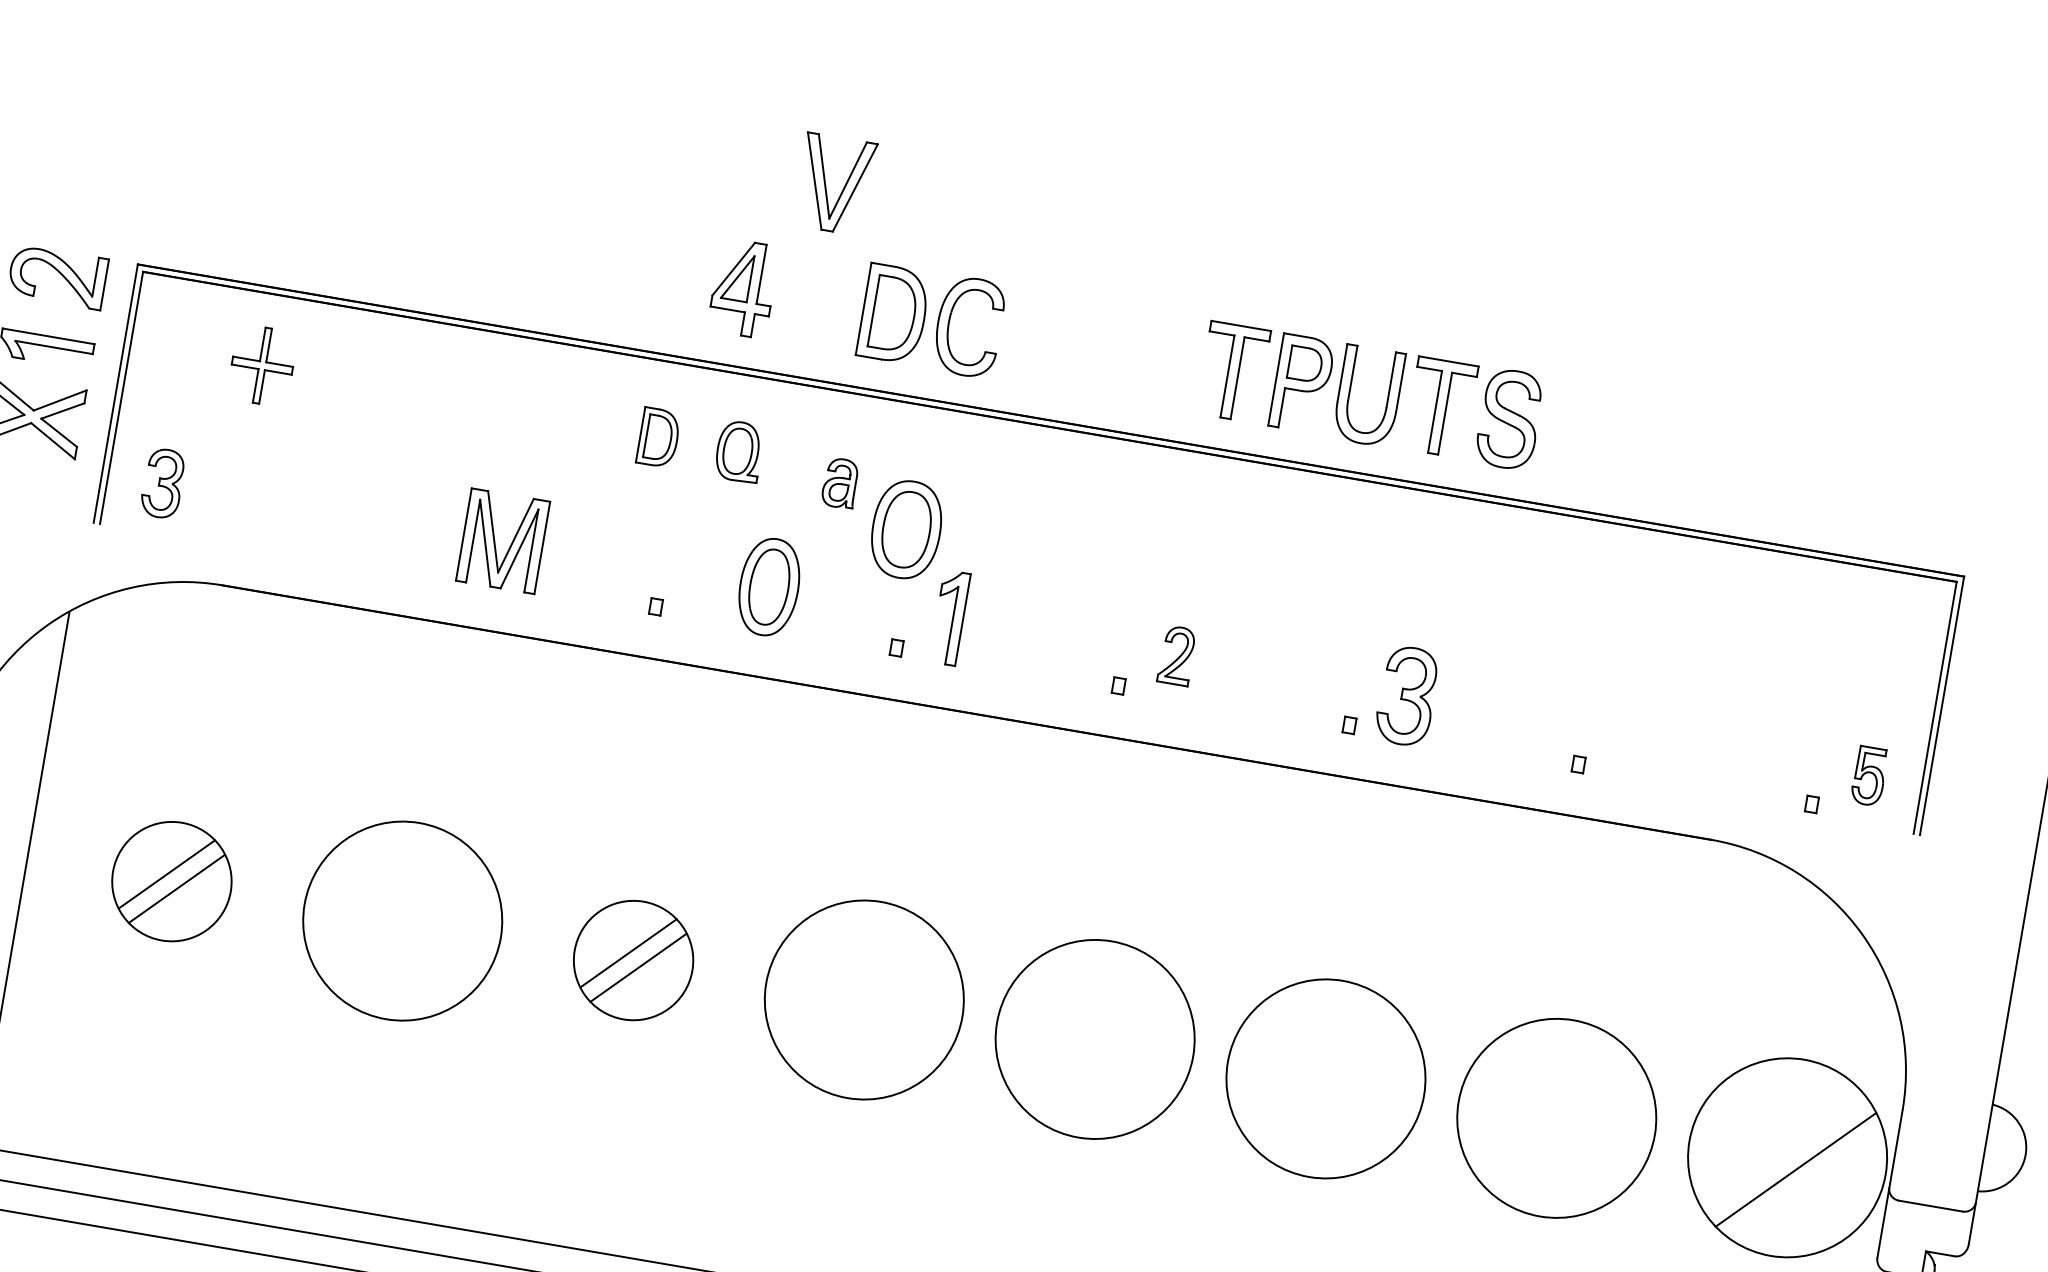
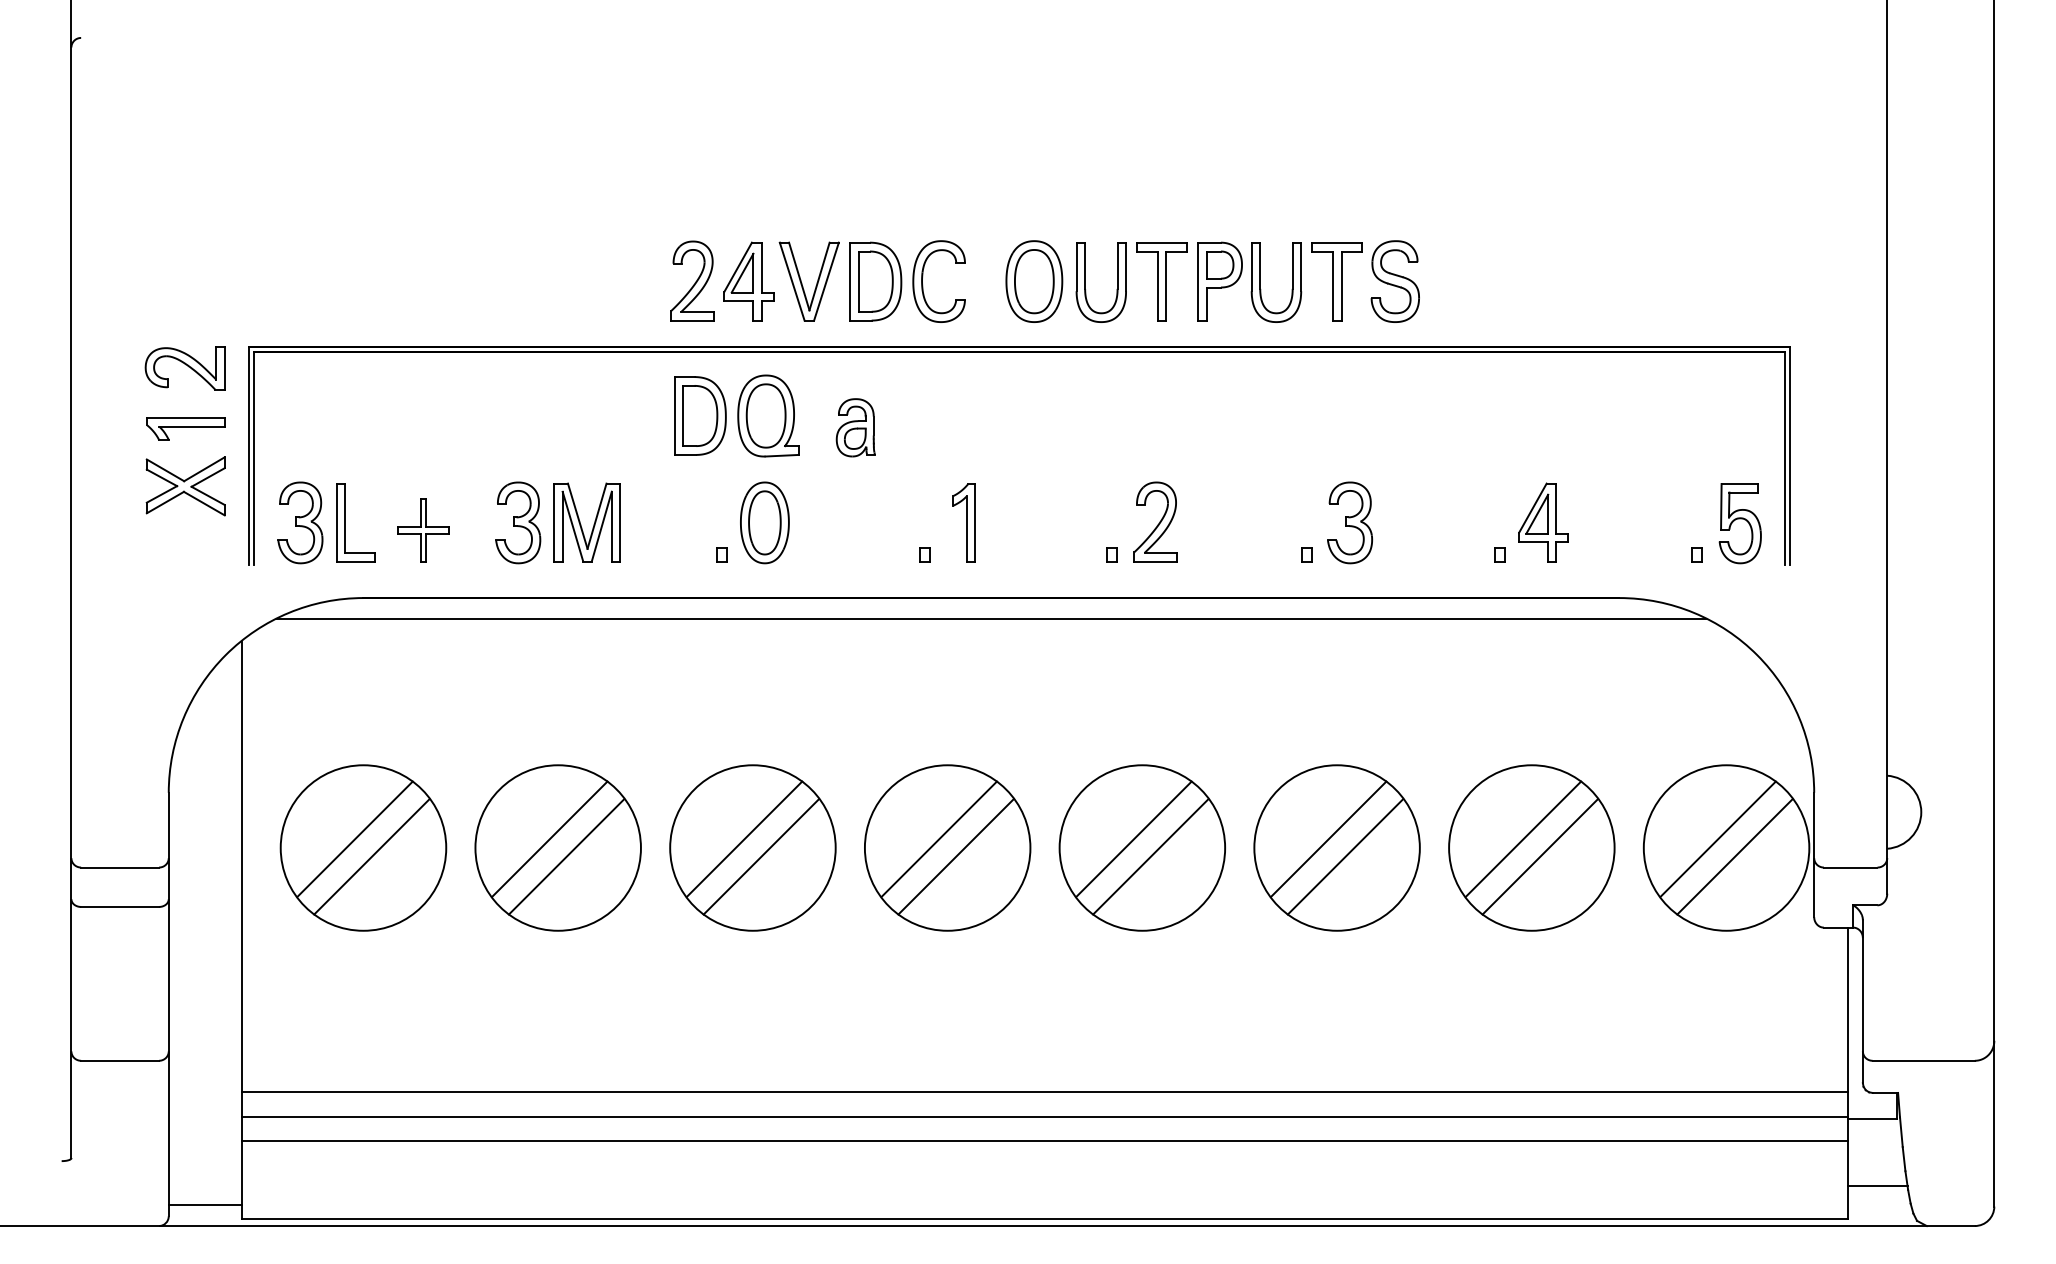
part: (826, 185) -> (802, 283), moved
part: (676, 275) -> (692, 280), added
part: (1142, 357) -> (1085, 282), added
part: (262, 365) -> (423, 530), moved
part: (659, 437) -> (700, 415), size x1.67
part: (739, 451) -> (768, 415), size x1.67
part: (840, 482) -> (855, 427), size x1.43
part: (163, 483) -> (300, 522), size x1.43
part: (216, 492) -> (345, 522), added
part: (421, 527) -> (518, 522), added
part: (906, 529) -> (1034, 281), moved
part: (768, 586) -> (764, 522), moved
part: (1176, 655) -> (1155, 521), size x1.67
part: (1636, 734) -> (1543, 522), added
line: (962, 738) -> (991, 619), added
part: (1868, 775) -> (1739, 523), size x1.67
part: (172, 881) -> (363, 847), size x1.67
line: (394, 908) -> (549, 838), added
line: (410, 932) -> (566, 856), added
part: (633, 959) -> (752, 847), size x1.67
line: (855, 986) -> (938, 838), added
line: (871, 1011) -> (955, 856), added
line: (1086, 1026) -> (1133, 838), added
line: (1103, 1051) -> (1150, 856), added
line: (1317, 1065) -> (1328, 838), added
line: (1334, 1090) -> (1345, 856), added
line: (1548, 1105) -> (1523, 838), added
line: (1564, 1129) -> (1539, 856), added
line: (1778, 1144) -> (1717, 838), added

